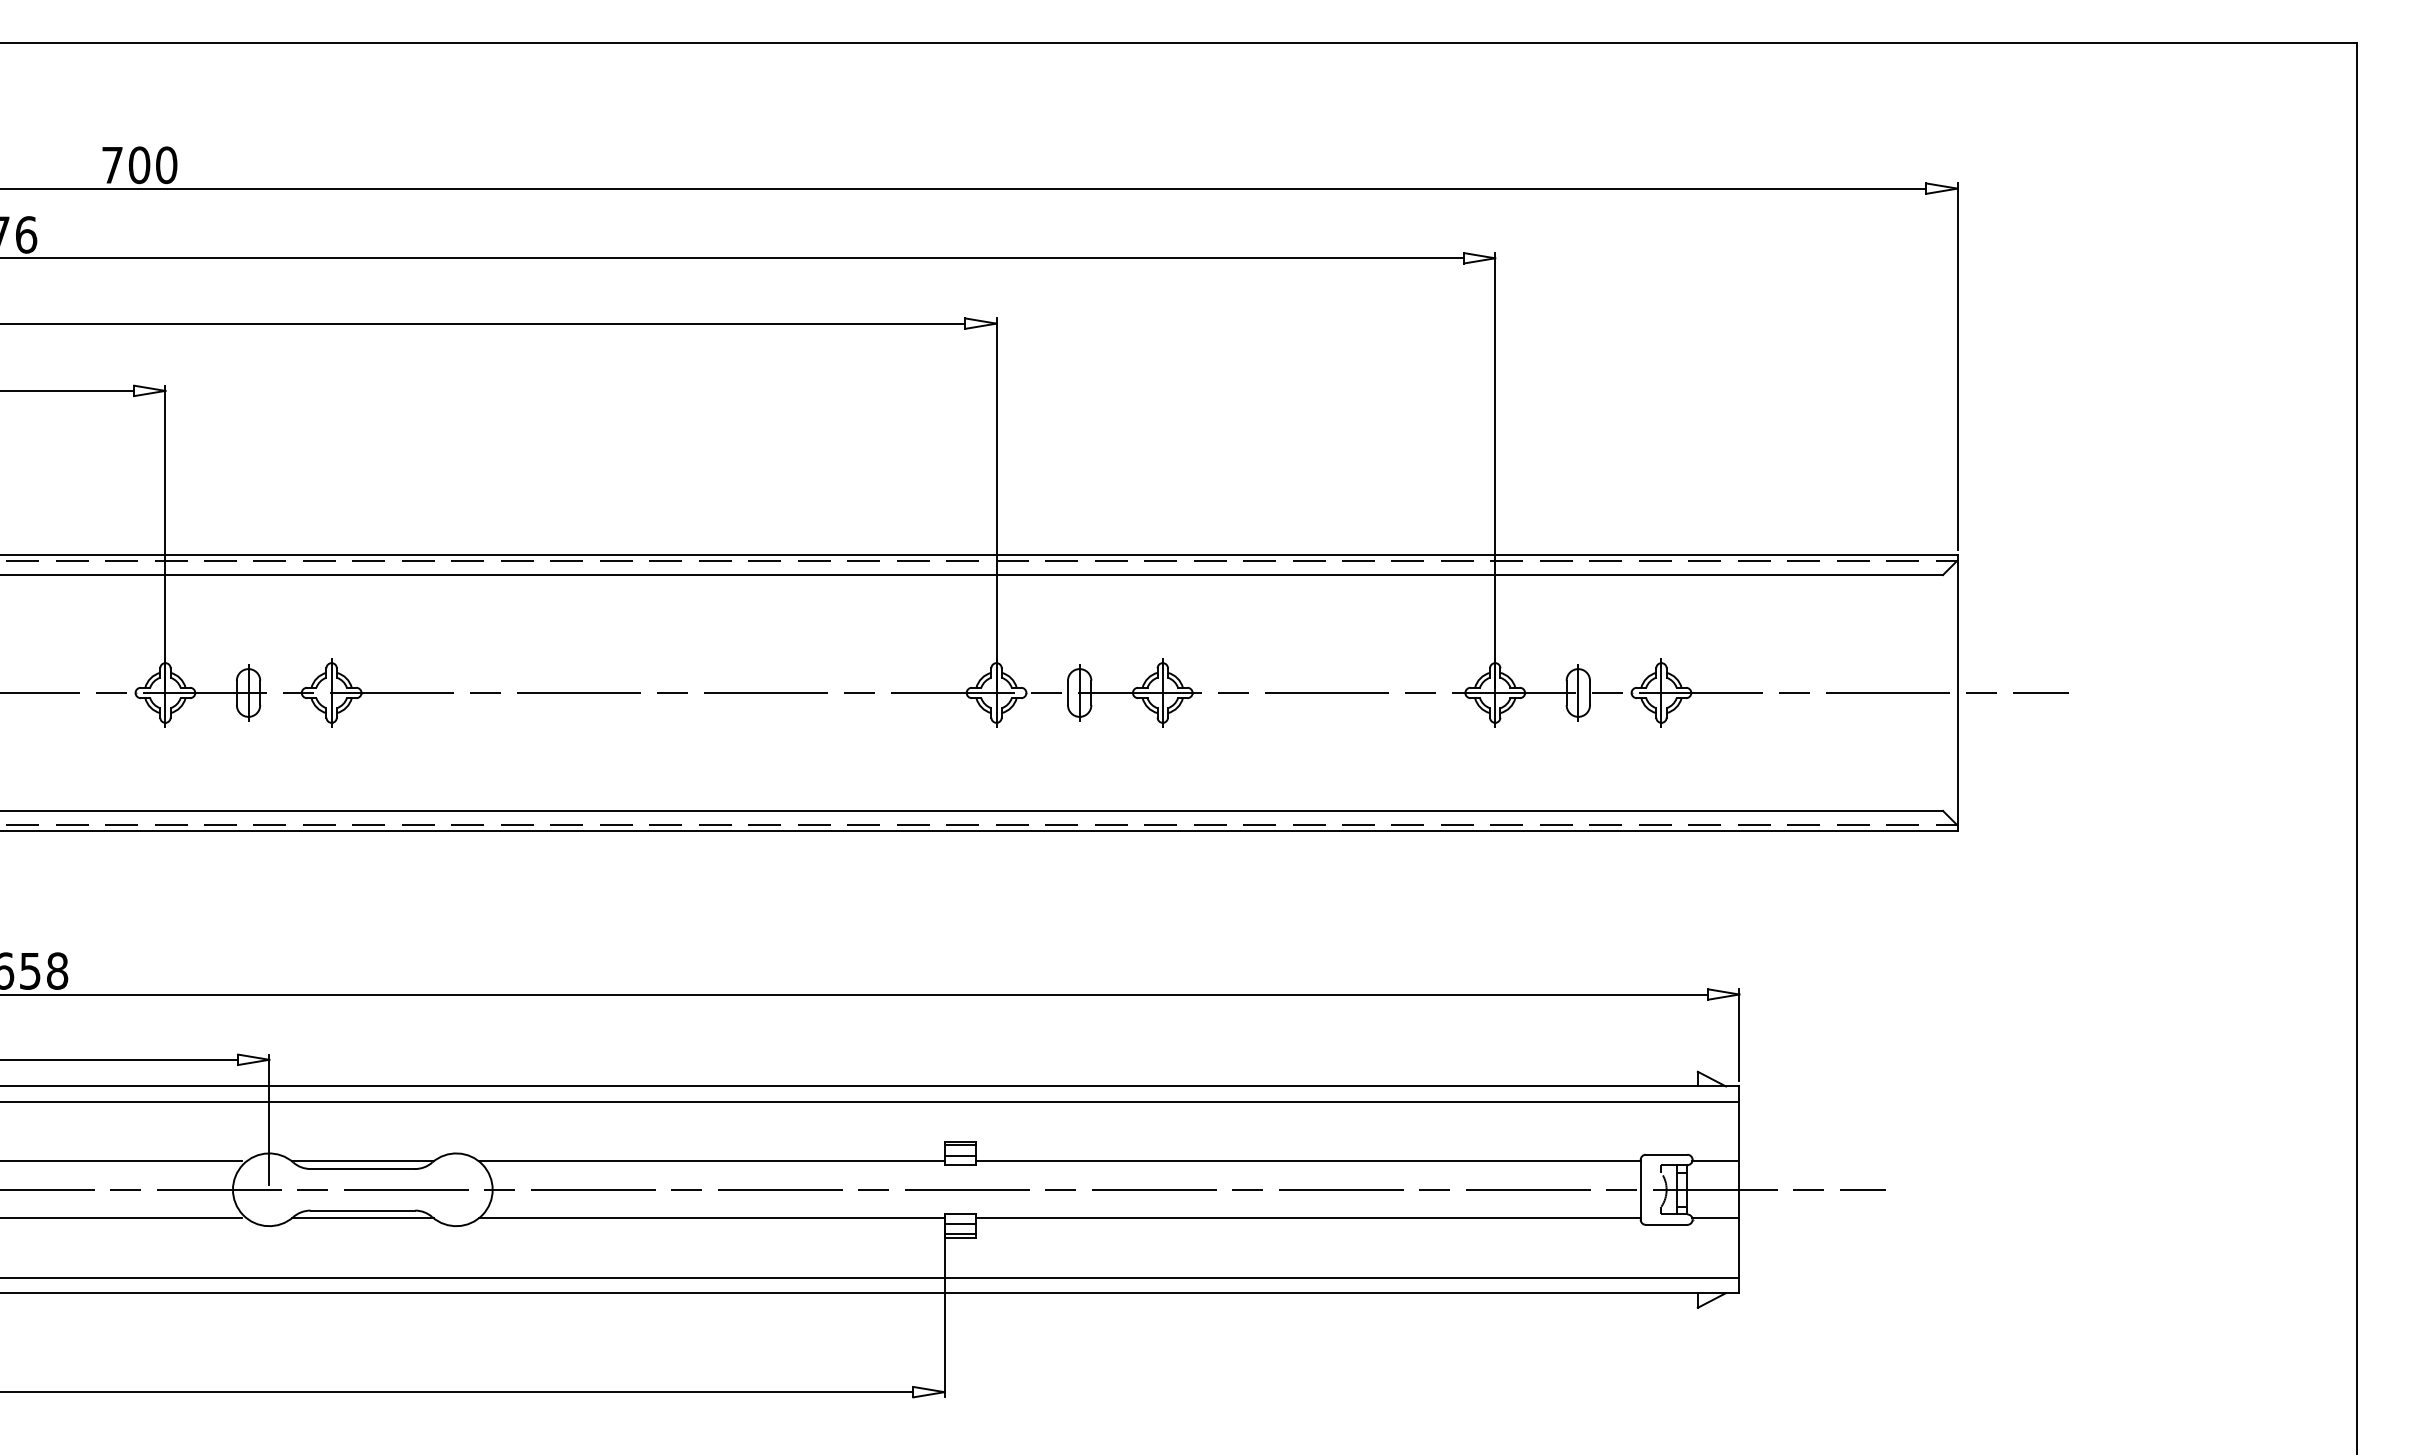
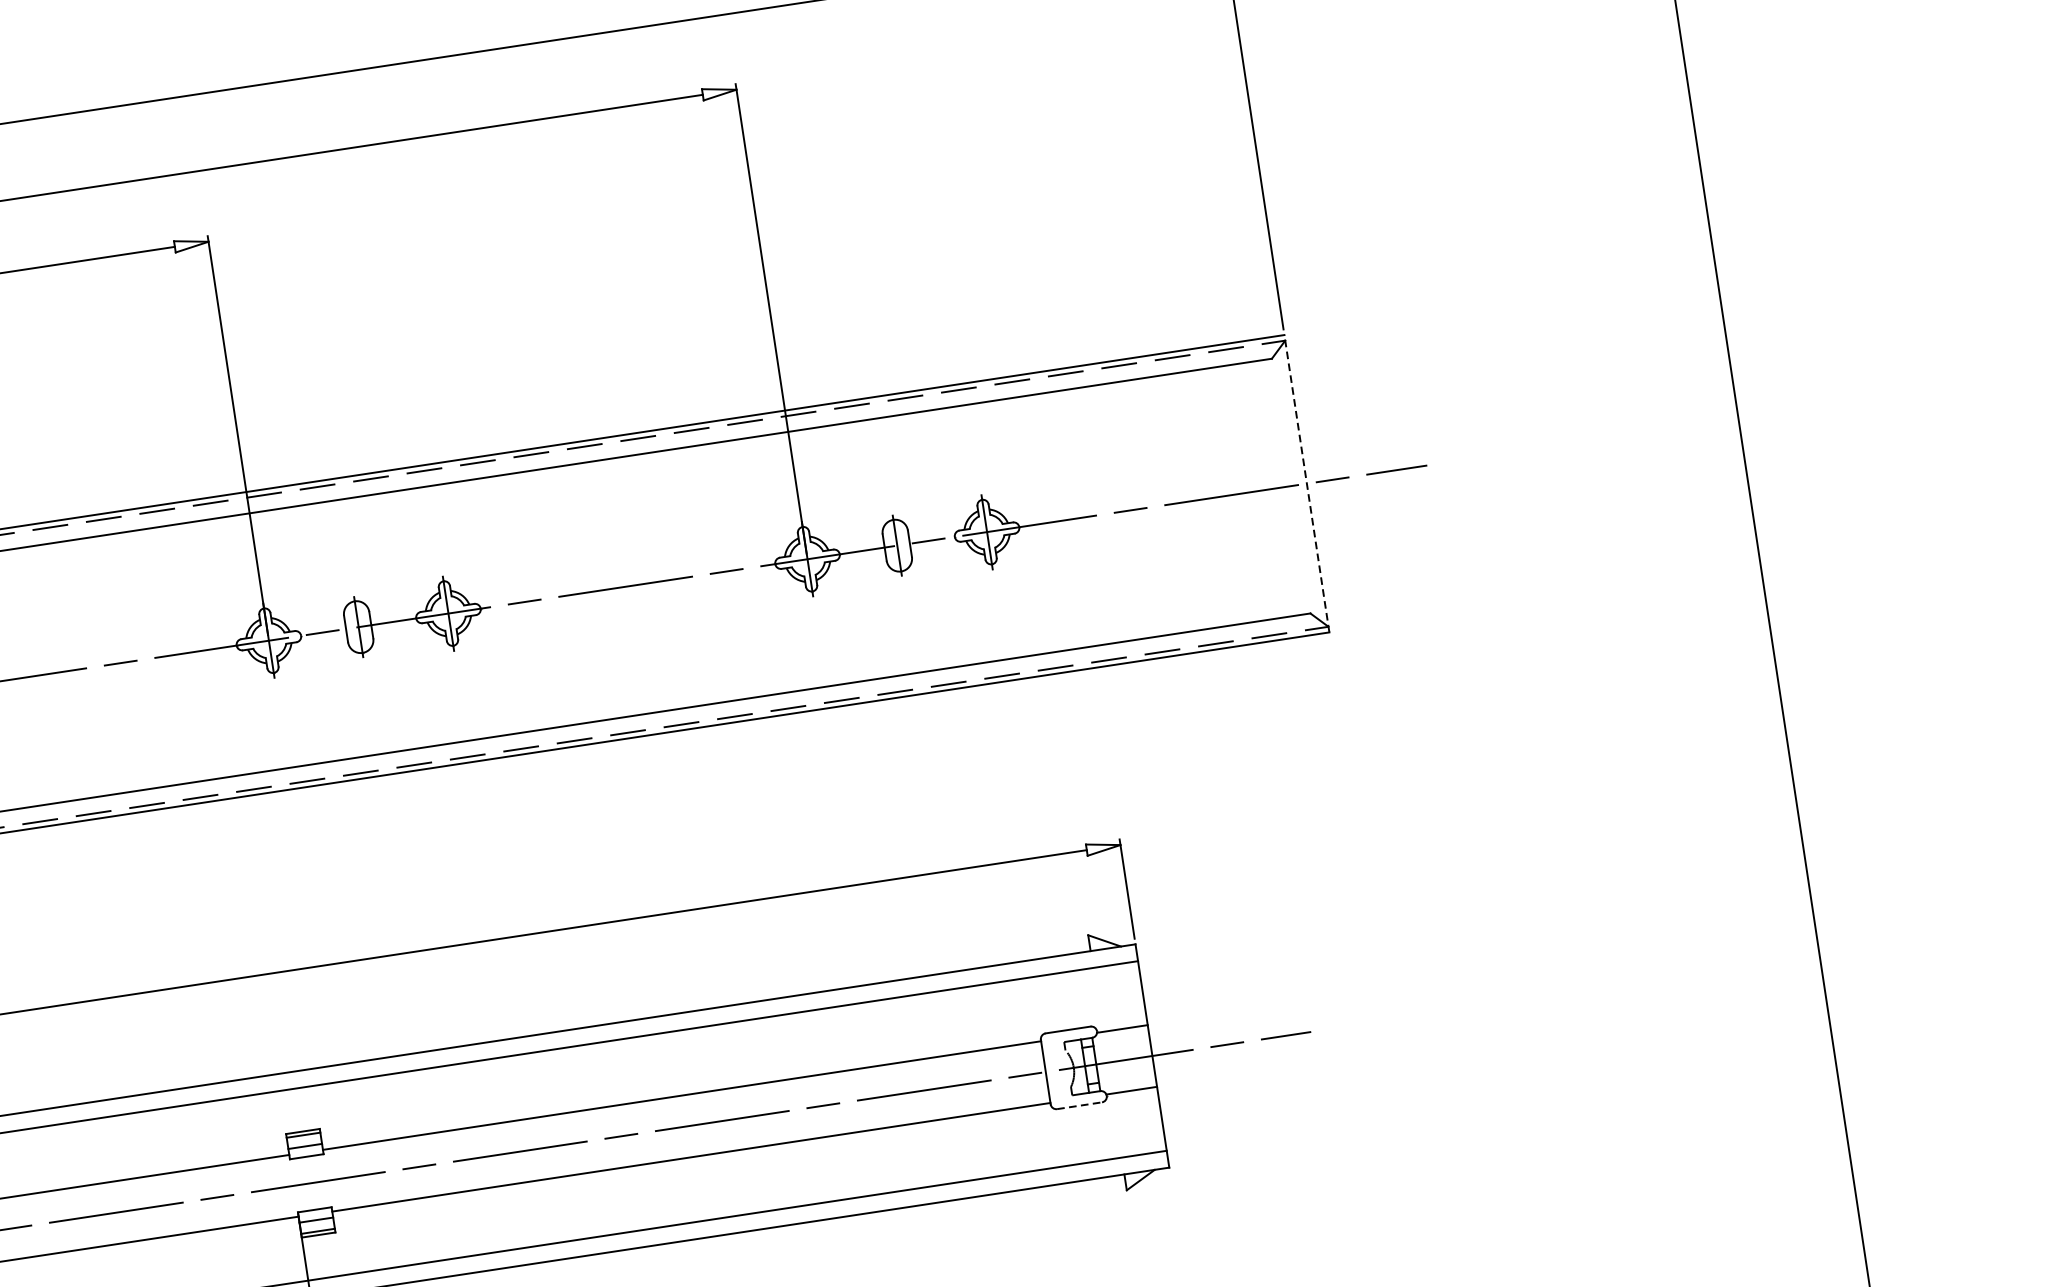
line: (1957, 693) -> (1306, 484), solid -> dashed
line: (1666, 1224) -> (1079, 1105), solid -> dashed

